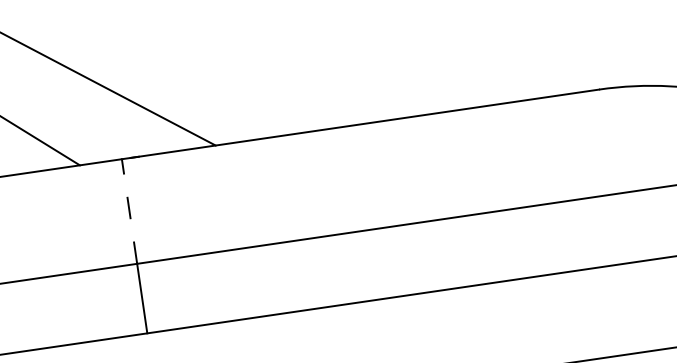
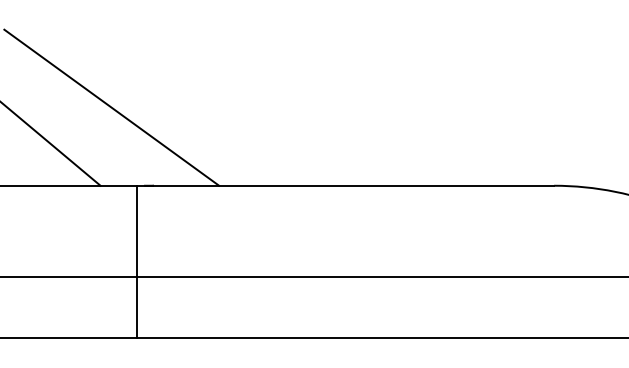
line: (129, 211) -> (137, 231), dashed -> solid

